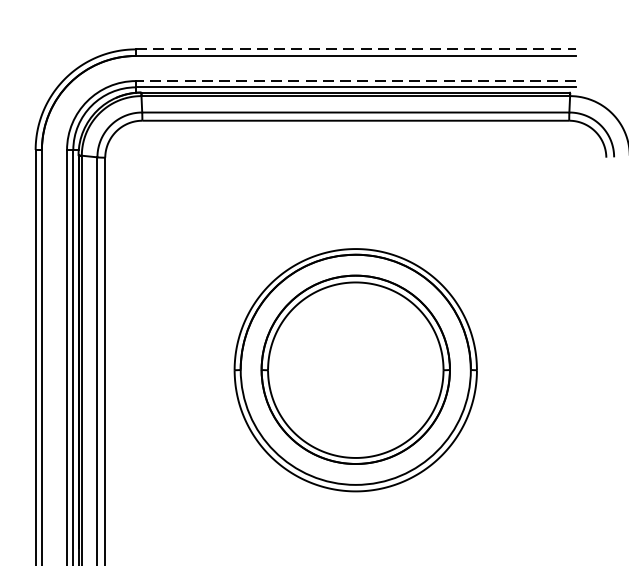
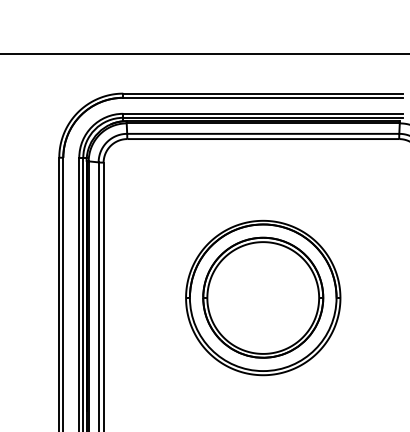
line: (356, 49) -> (263, 93), dashed -> solid
line: (356, 80) -> (263, 113), dashed -> solid

